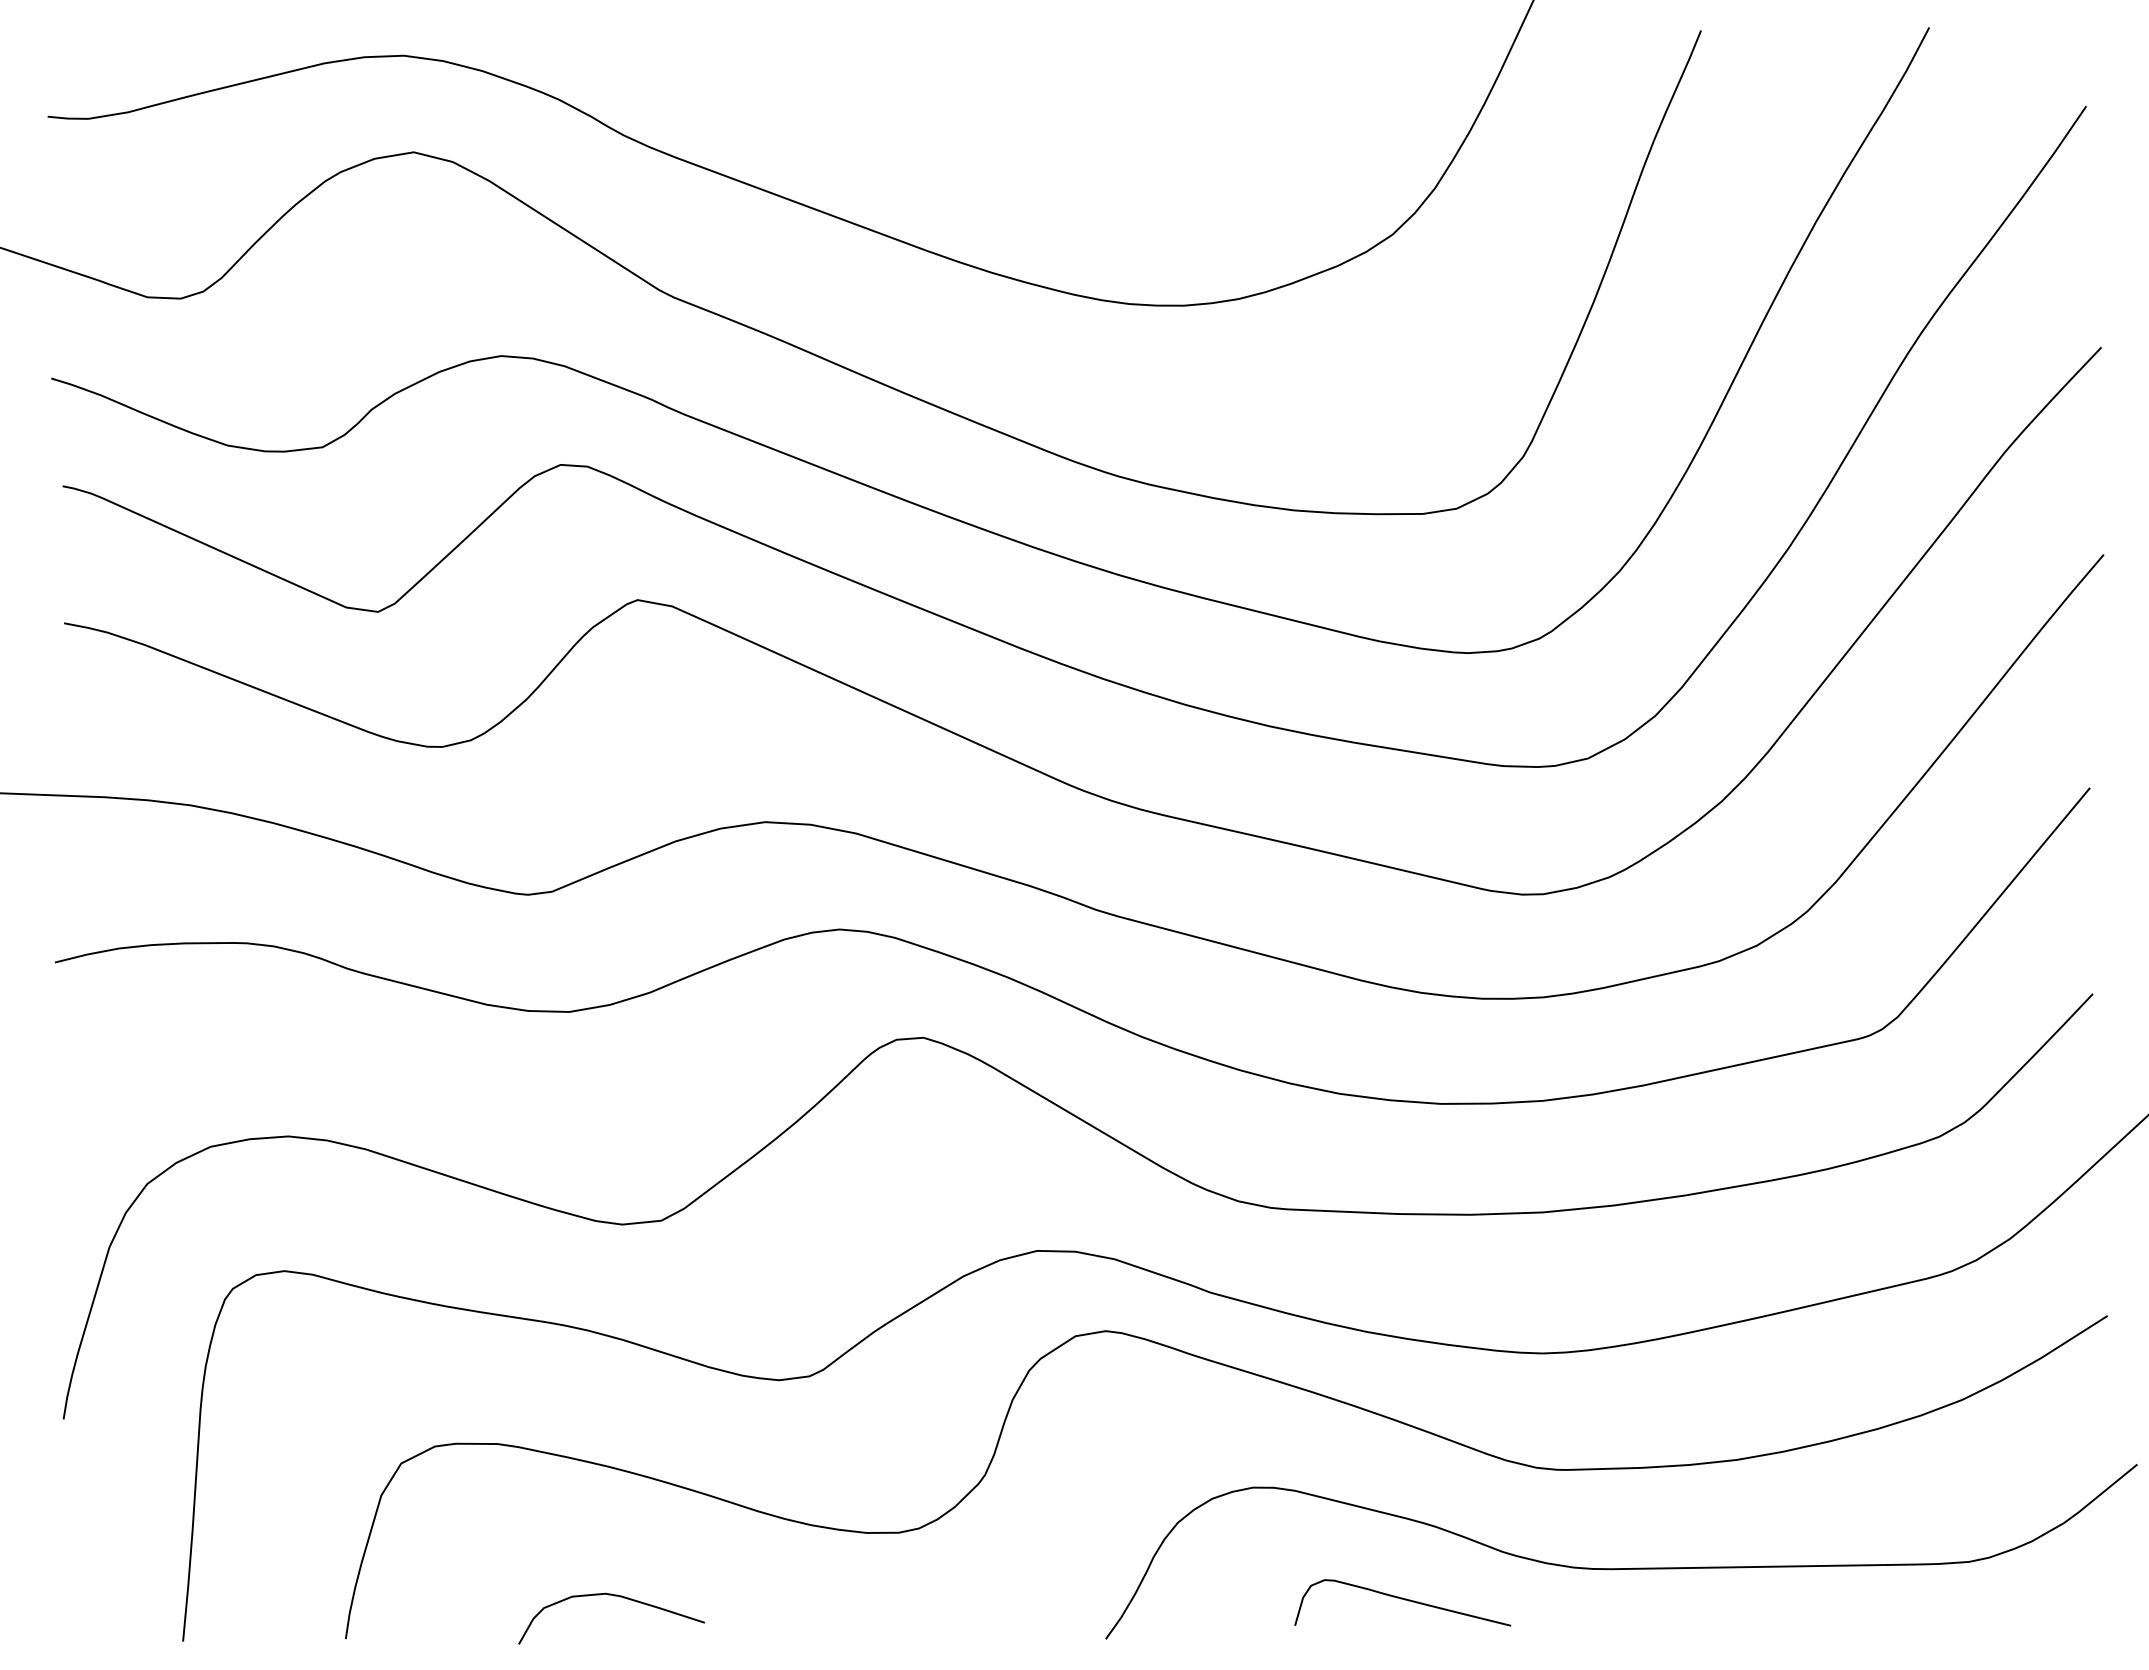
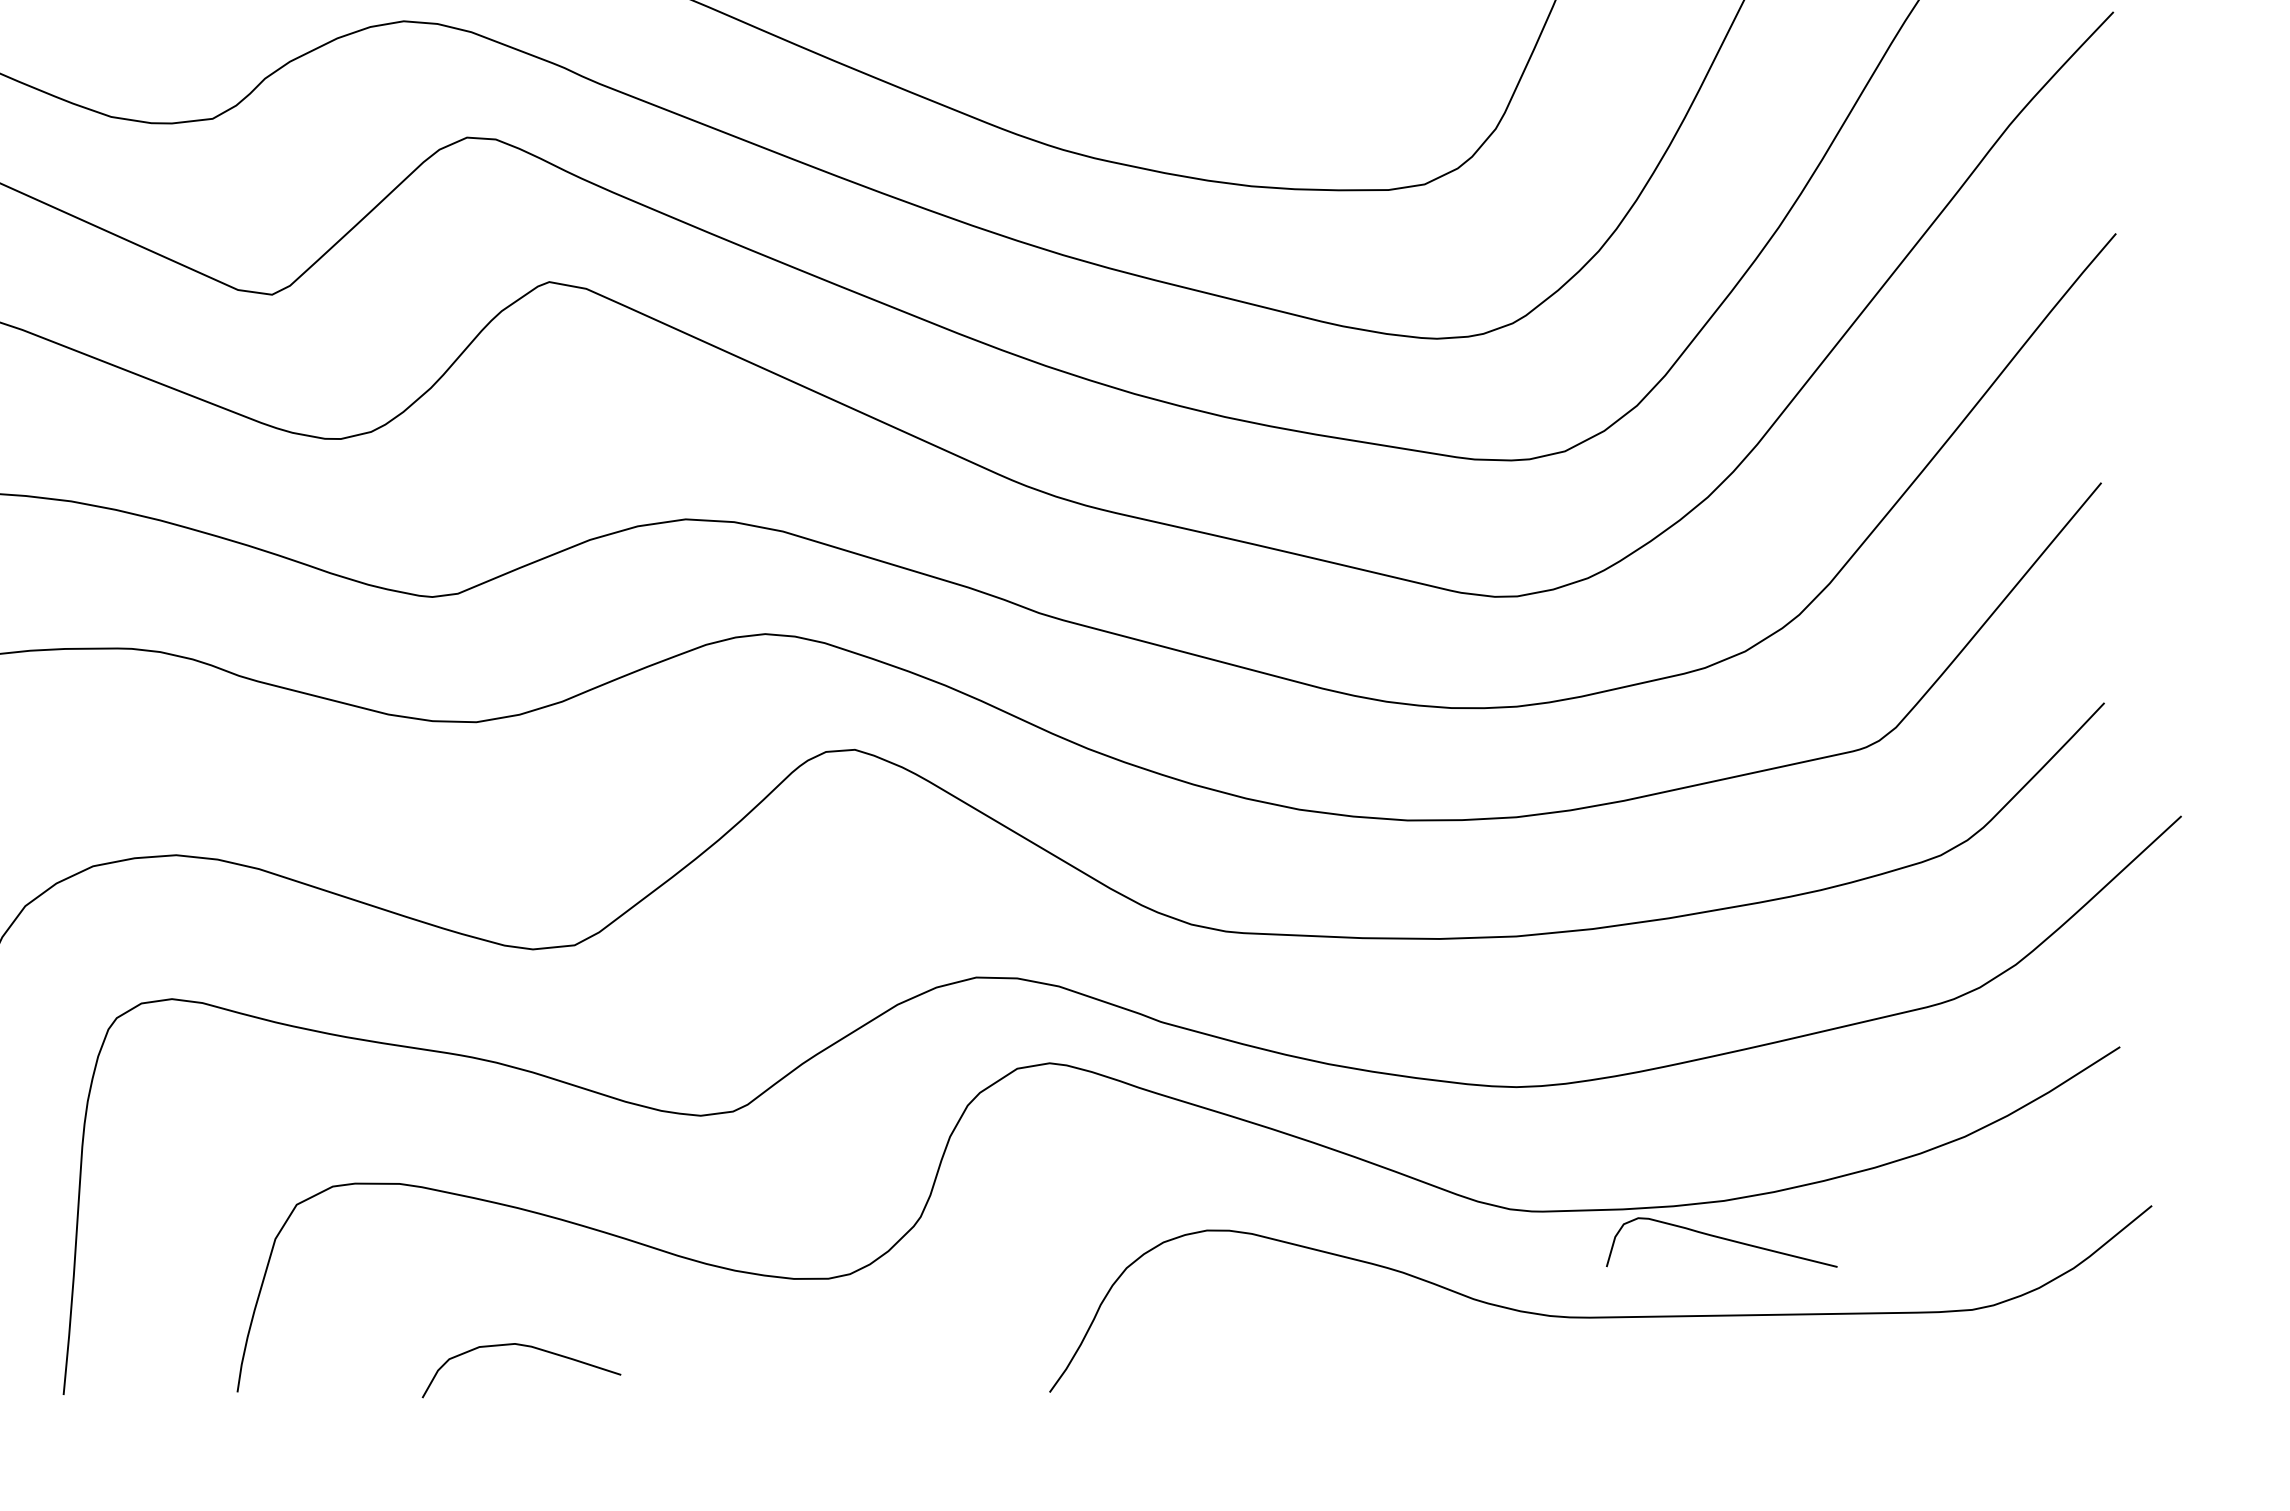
curve: (1404, 1600) -> (1723, 1239), moved

